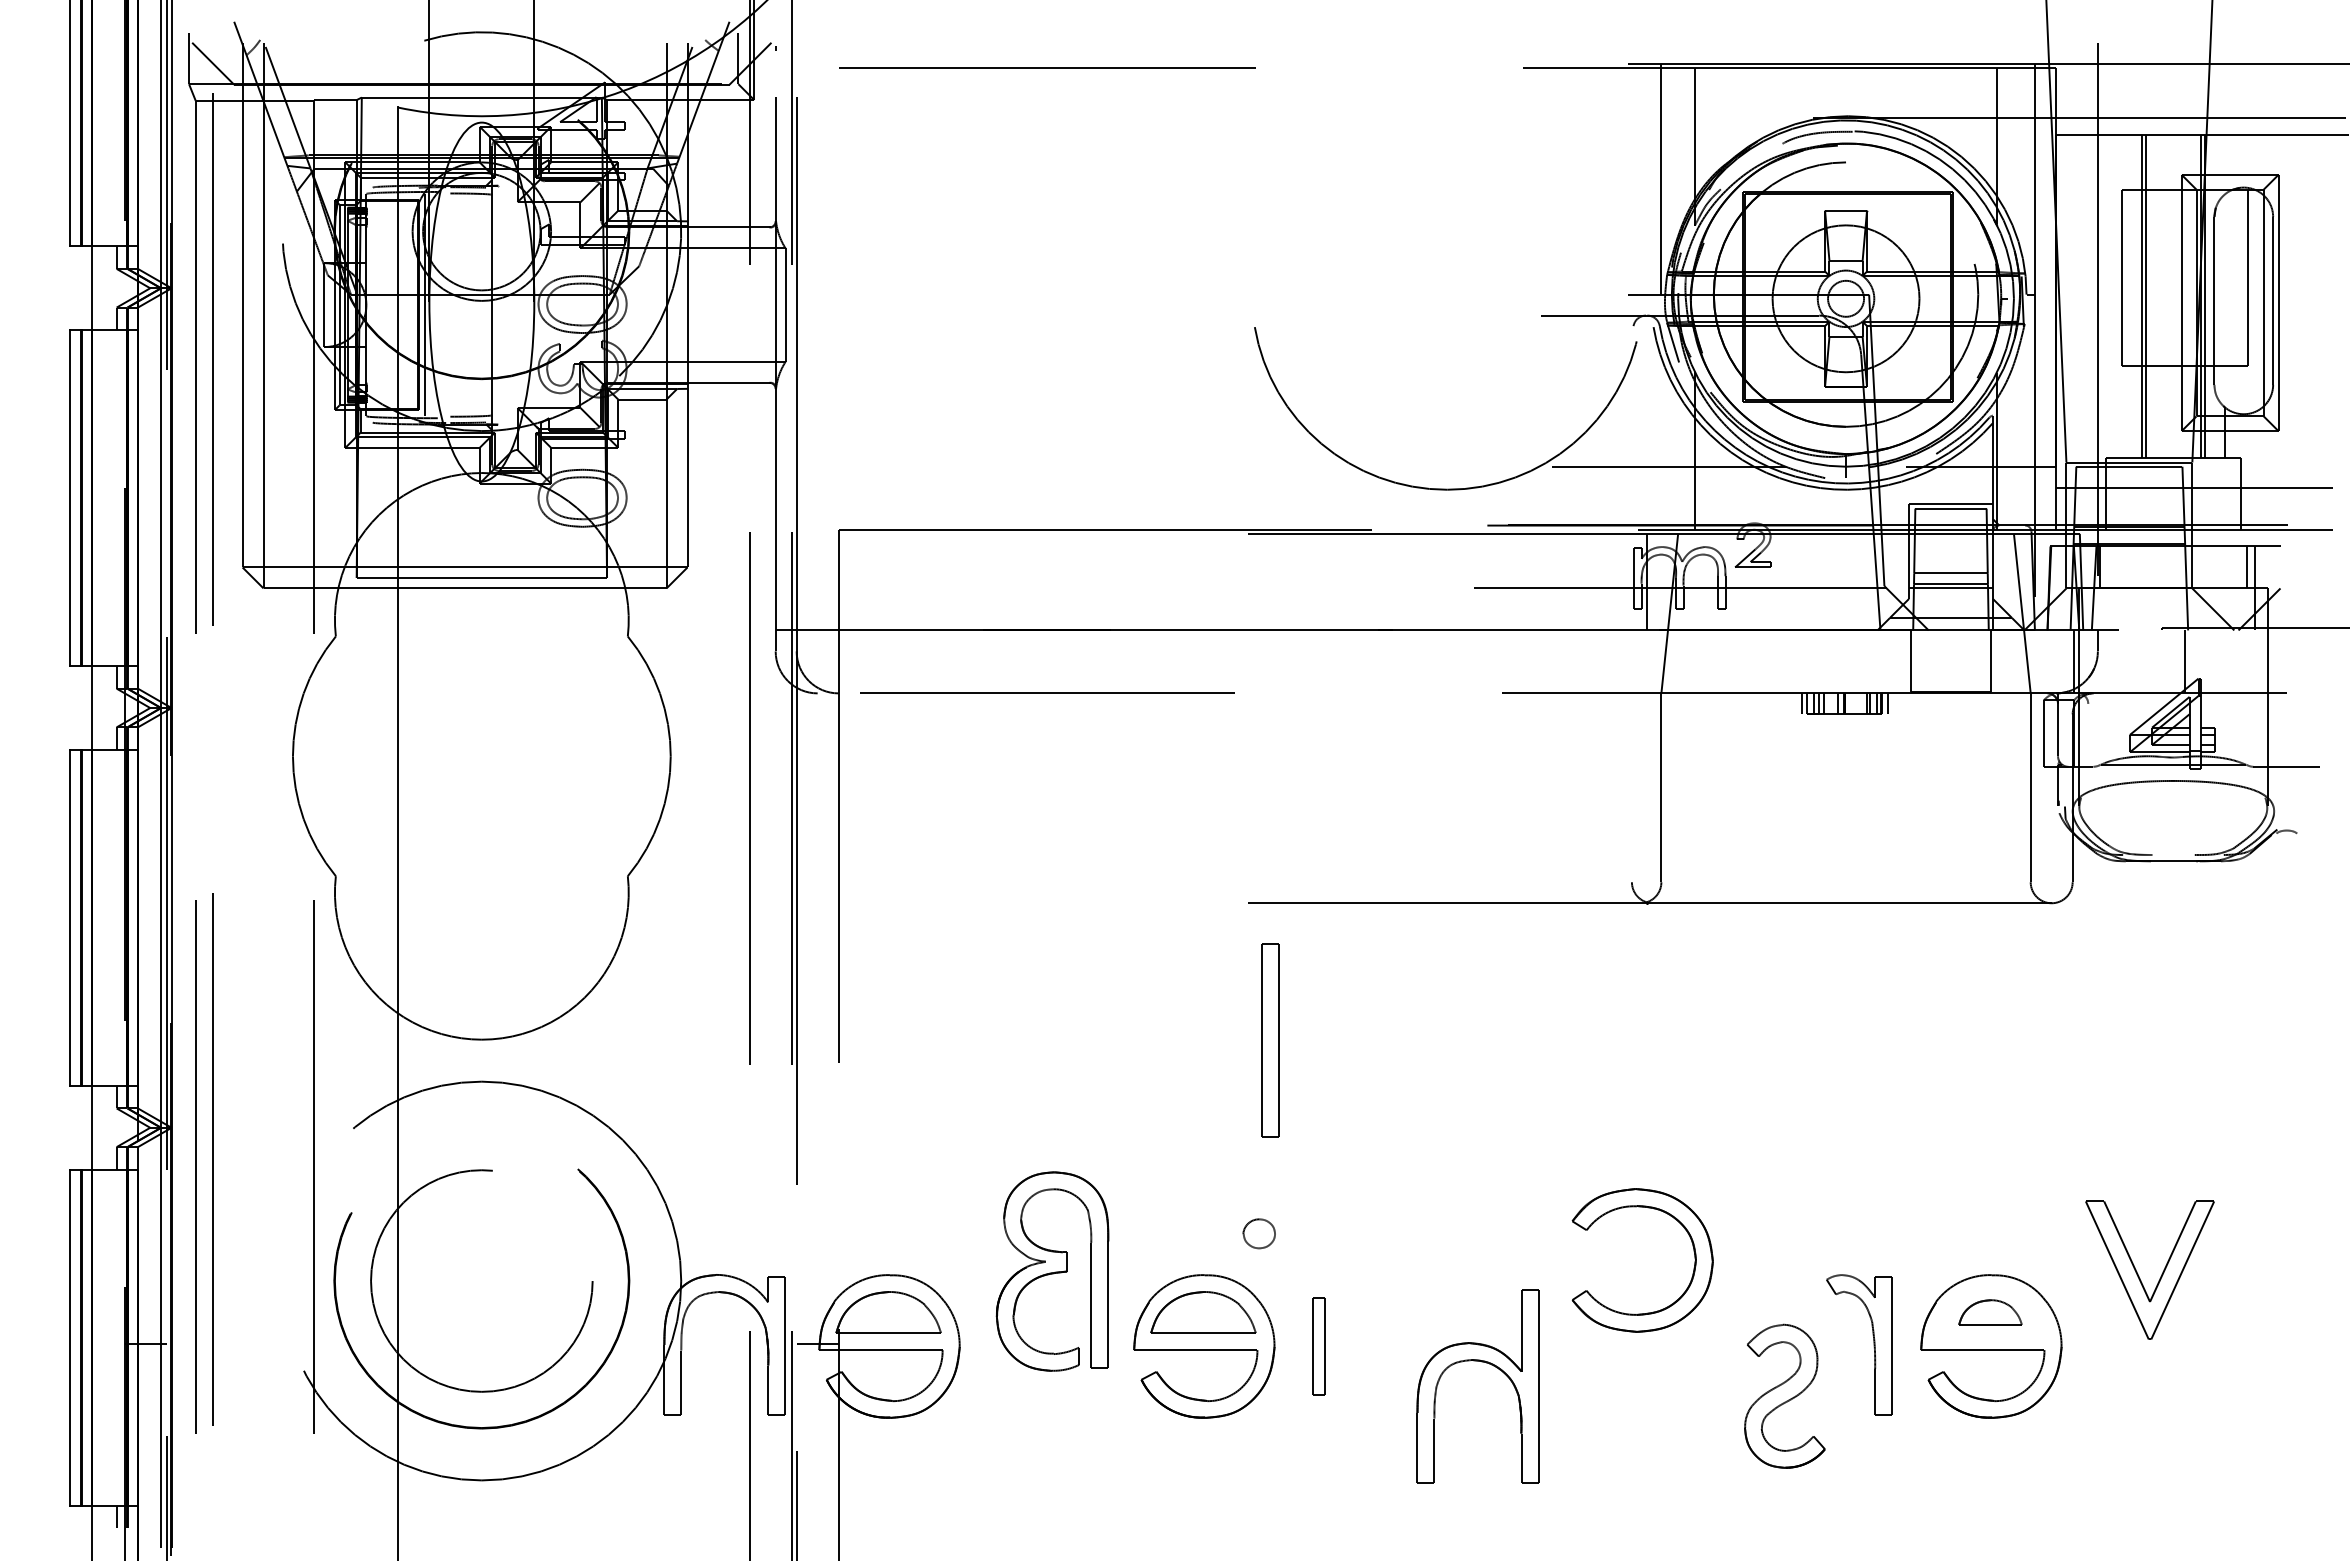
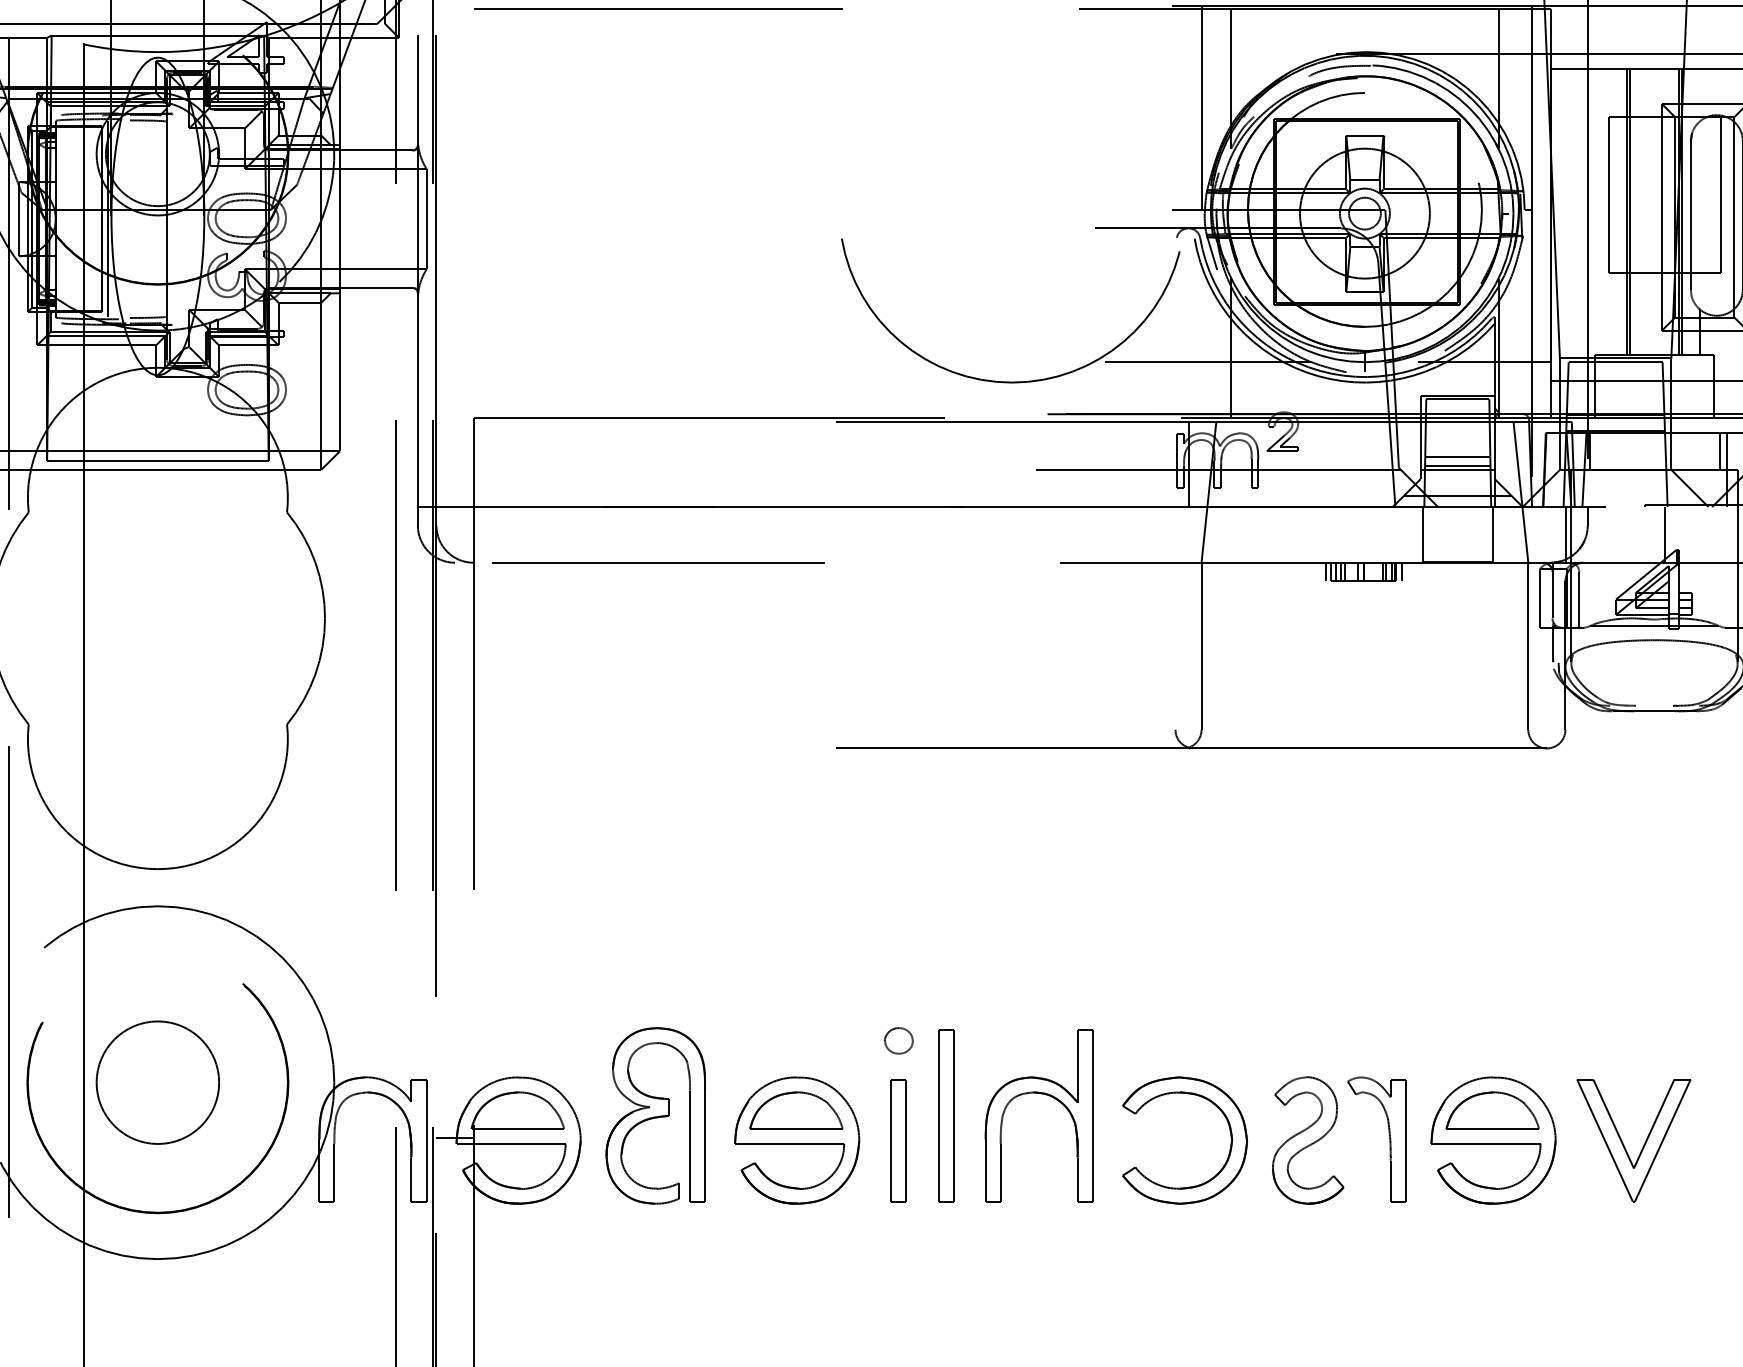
line: (2088, 734) -> (1579, 599), added
part: (1270, 1040) -> (945, 1115), moved
part: (1258, 1233) -> (898, 1040), moved
part: (1693, 1268) -> (1229, 1147), moved
part: (1052, 1271) -> (655, 1115), moved
part: (2138, 1273) -> (1623, 1143), moved
circle: (481, 1280) -> (157, 1082), size x0.62
part: (1990, 1312) -> (1492, 1110), size x1.67
part: (1319, 1345) -> (899, 1139), size x1.43
part: (1481, 1362) -> (1042, 1094), moved
part: (1784, 1395) -> (1307, 1139), moved

